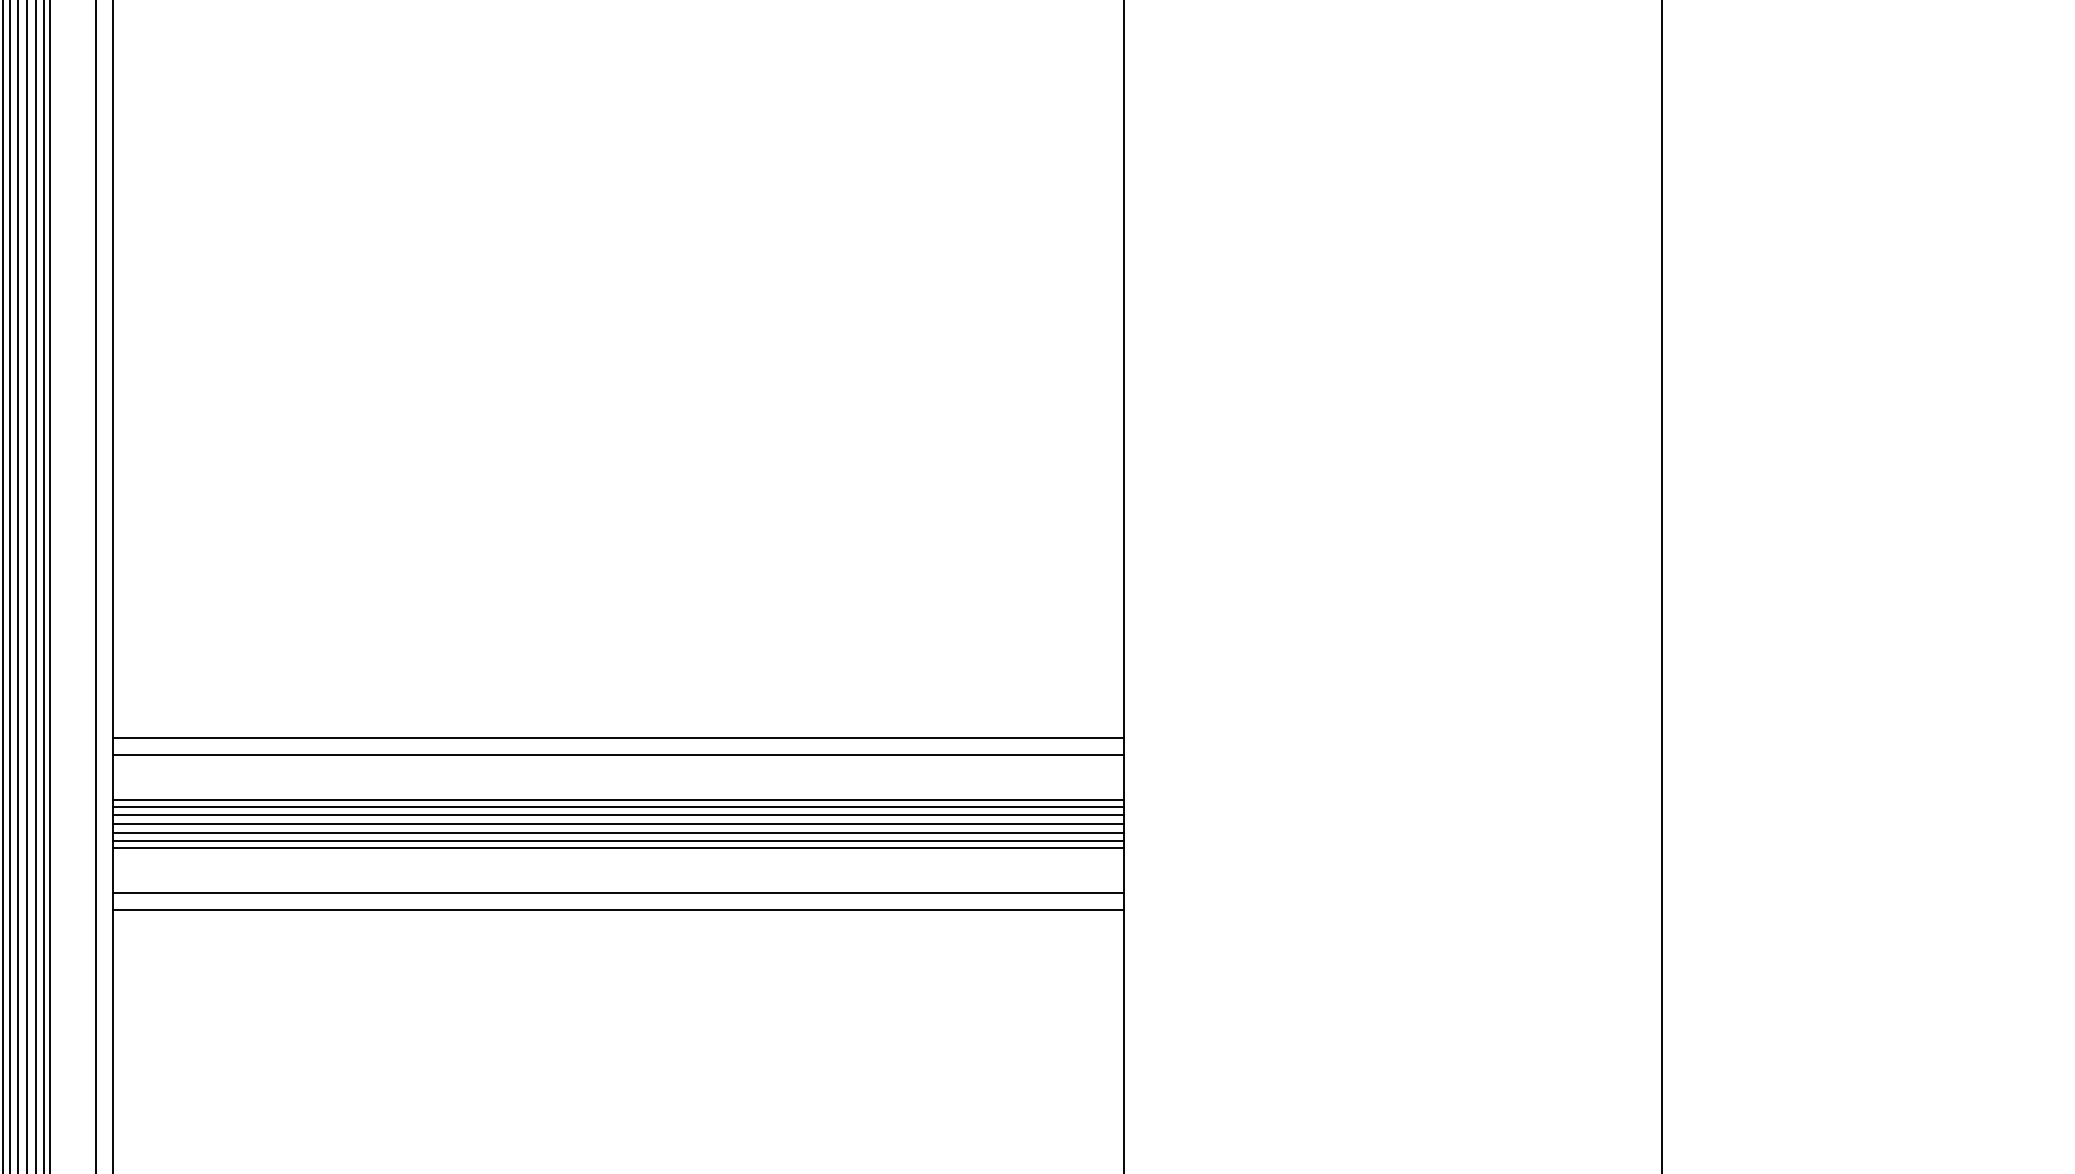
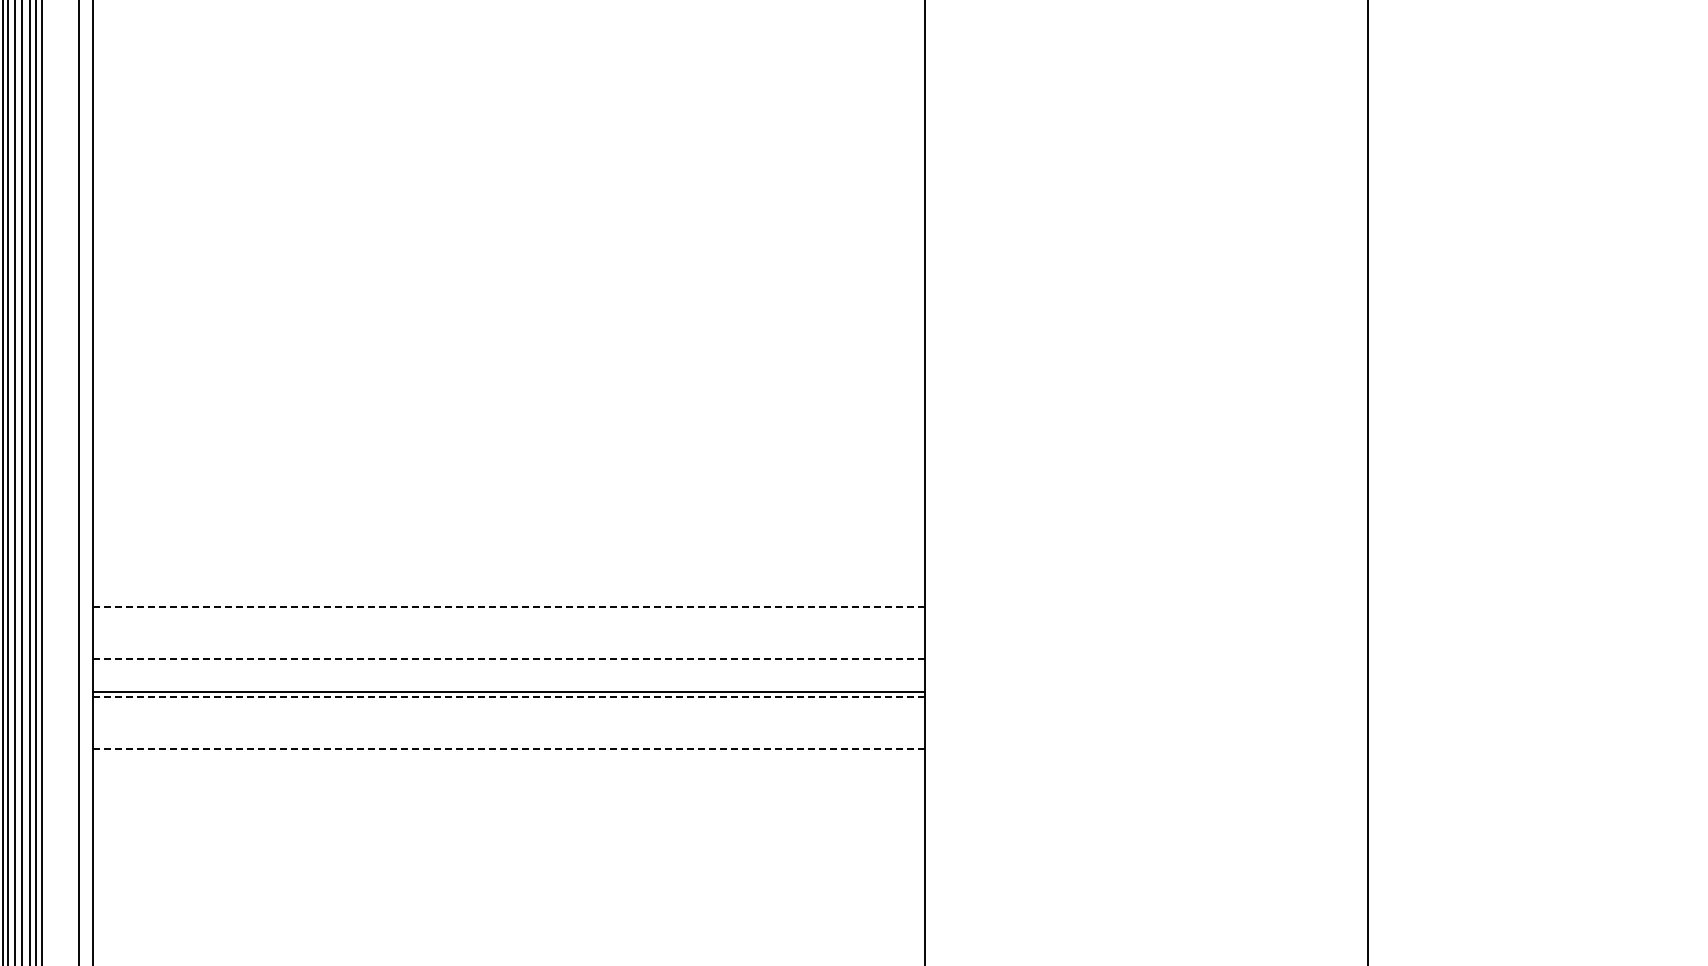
line: (618, 738) -> (509, 607), solid -> dashed
line: (618, 755) -> (509, 621), removed
line: (618, 800) -> (509, 658), solid -> dashed
line: (618, 806) -> (509, 663), removed
line: (618, 814) -> (509, 670), removed
line: (618, 823) -> (509, 677), removed
line: (618, 833) -> (509, 685), removed
line: (618, 847) -> (509, 697), solid -> dashed
line: (618, 892) -> (509, 734), removed
line: (618, 909) -> (509, 748), solid -> dashed

